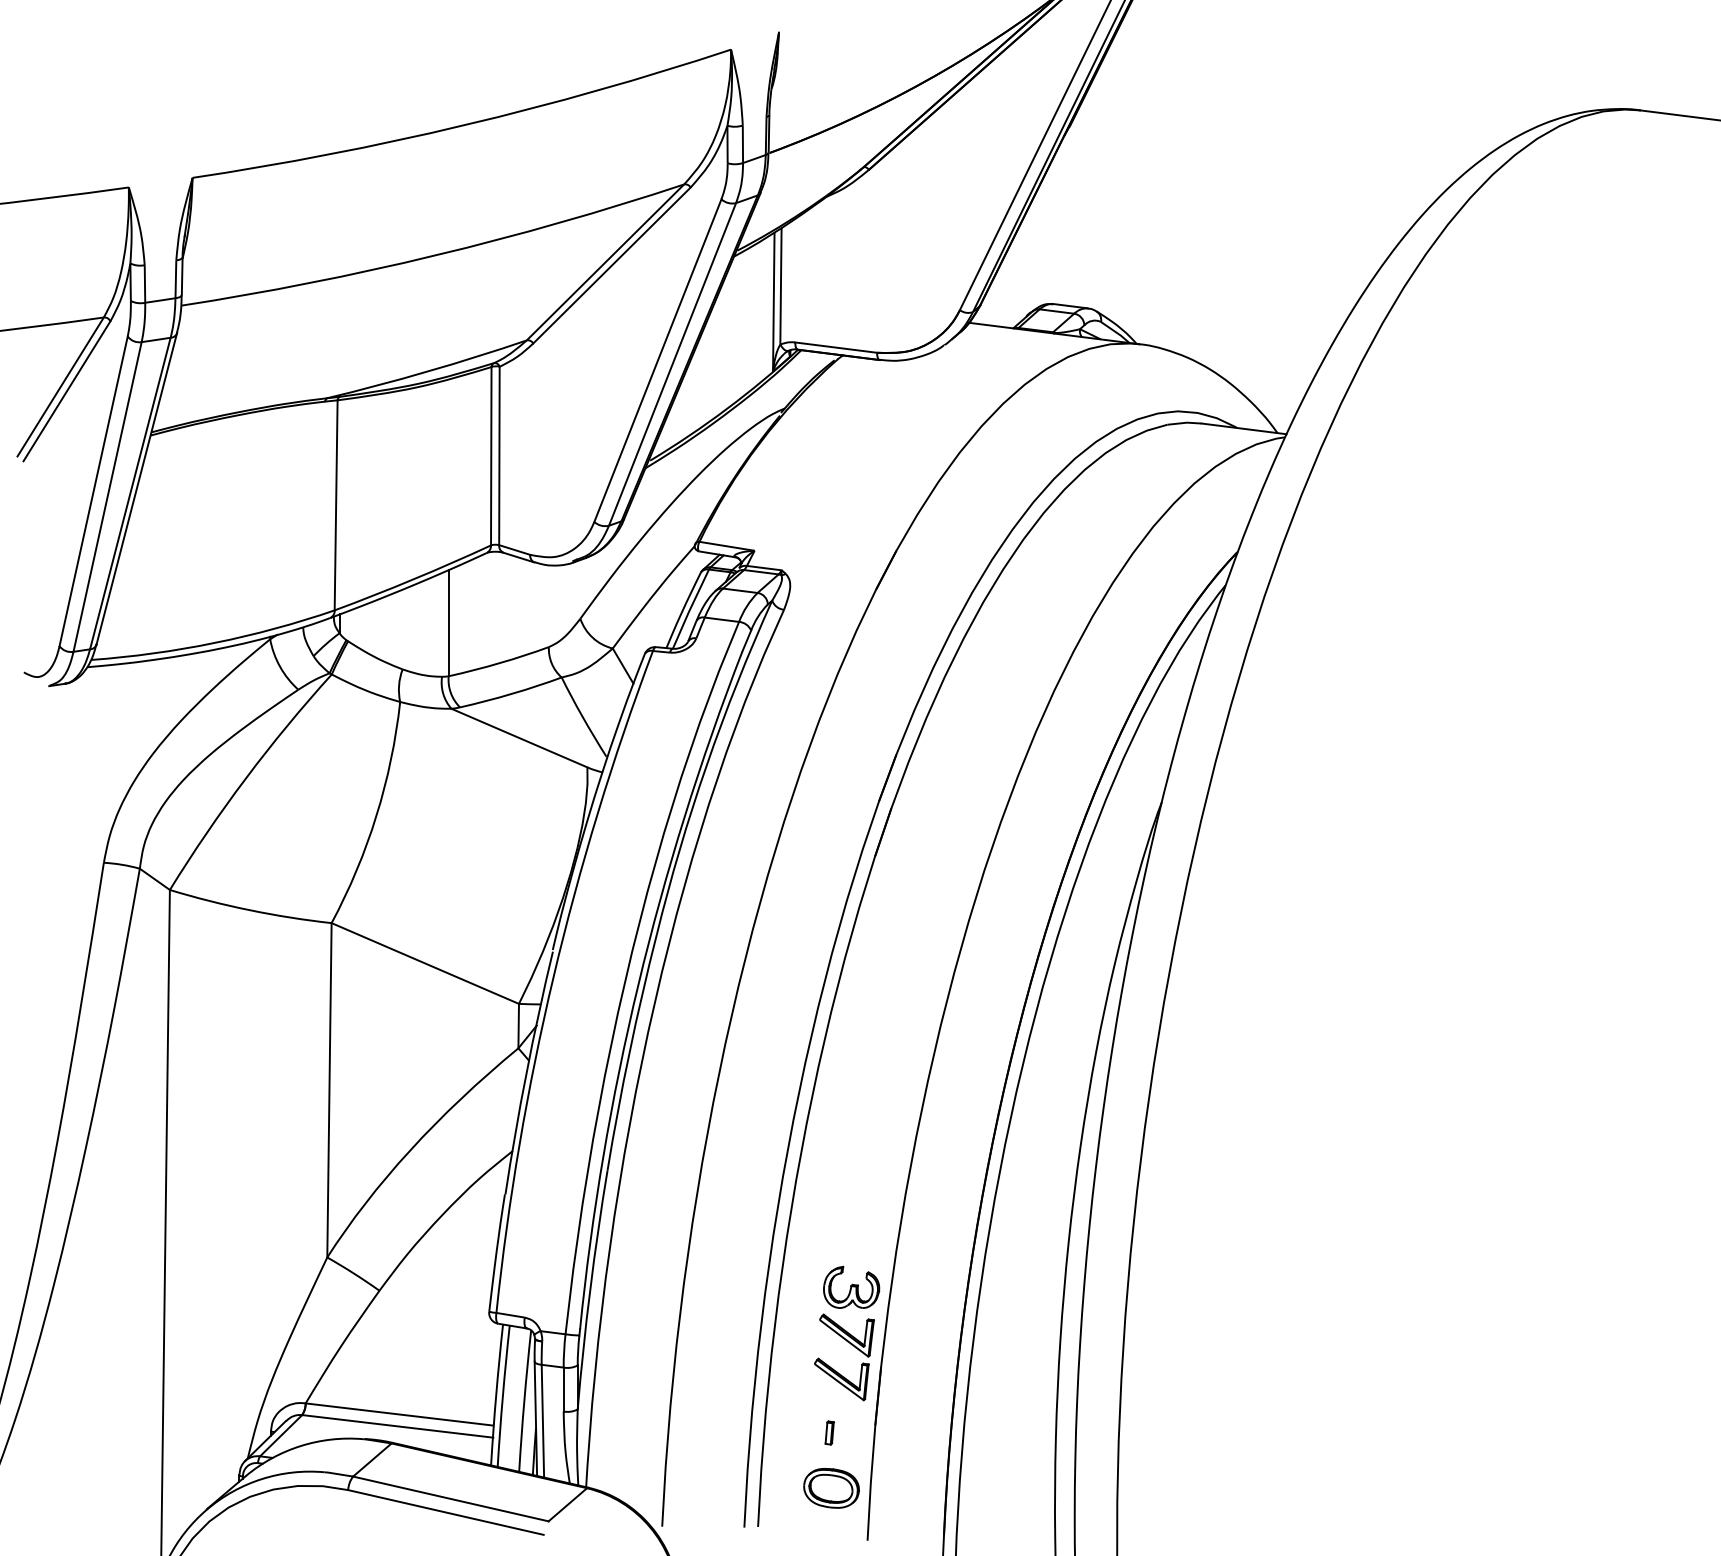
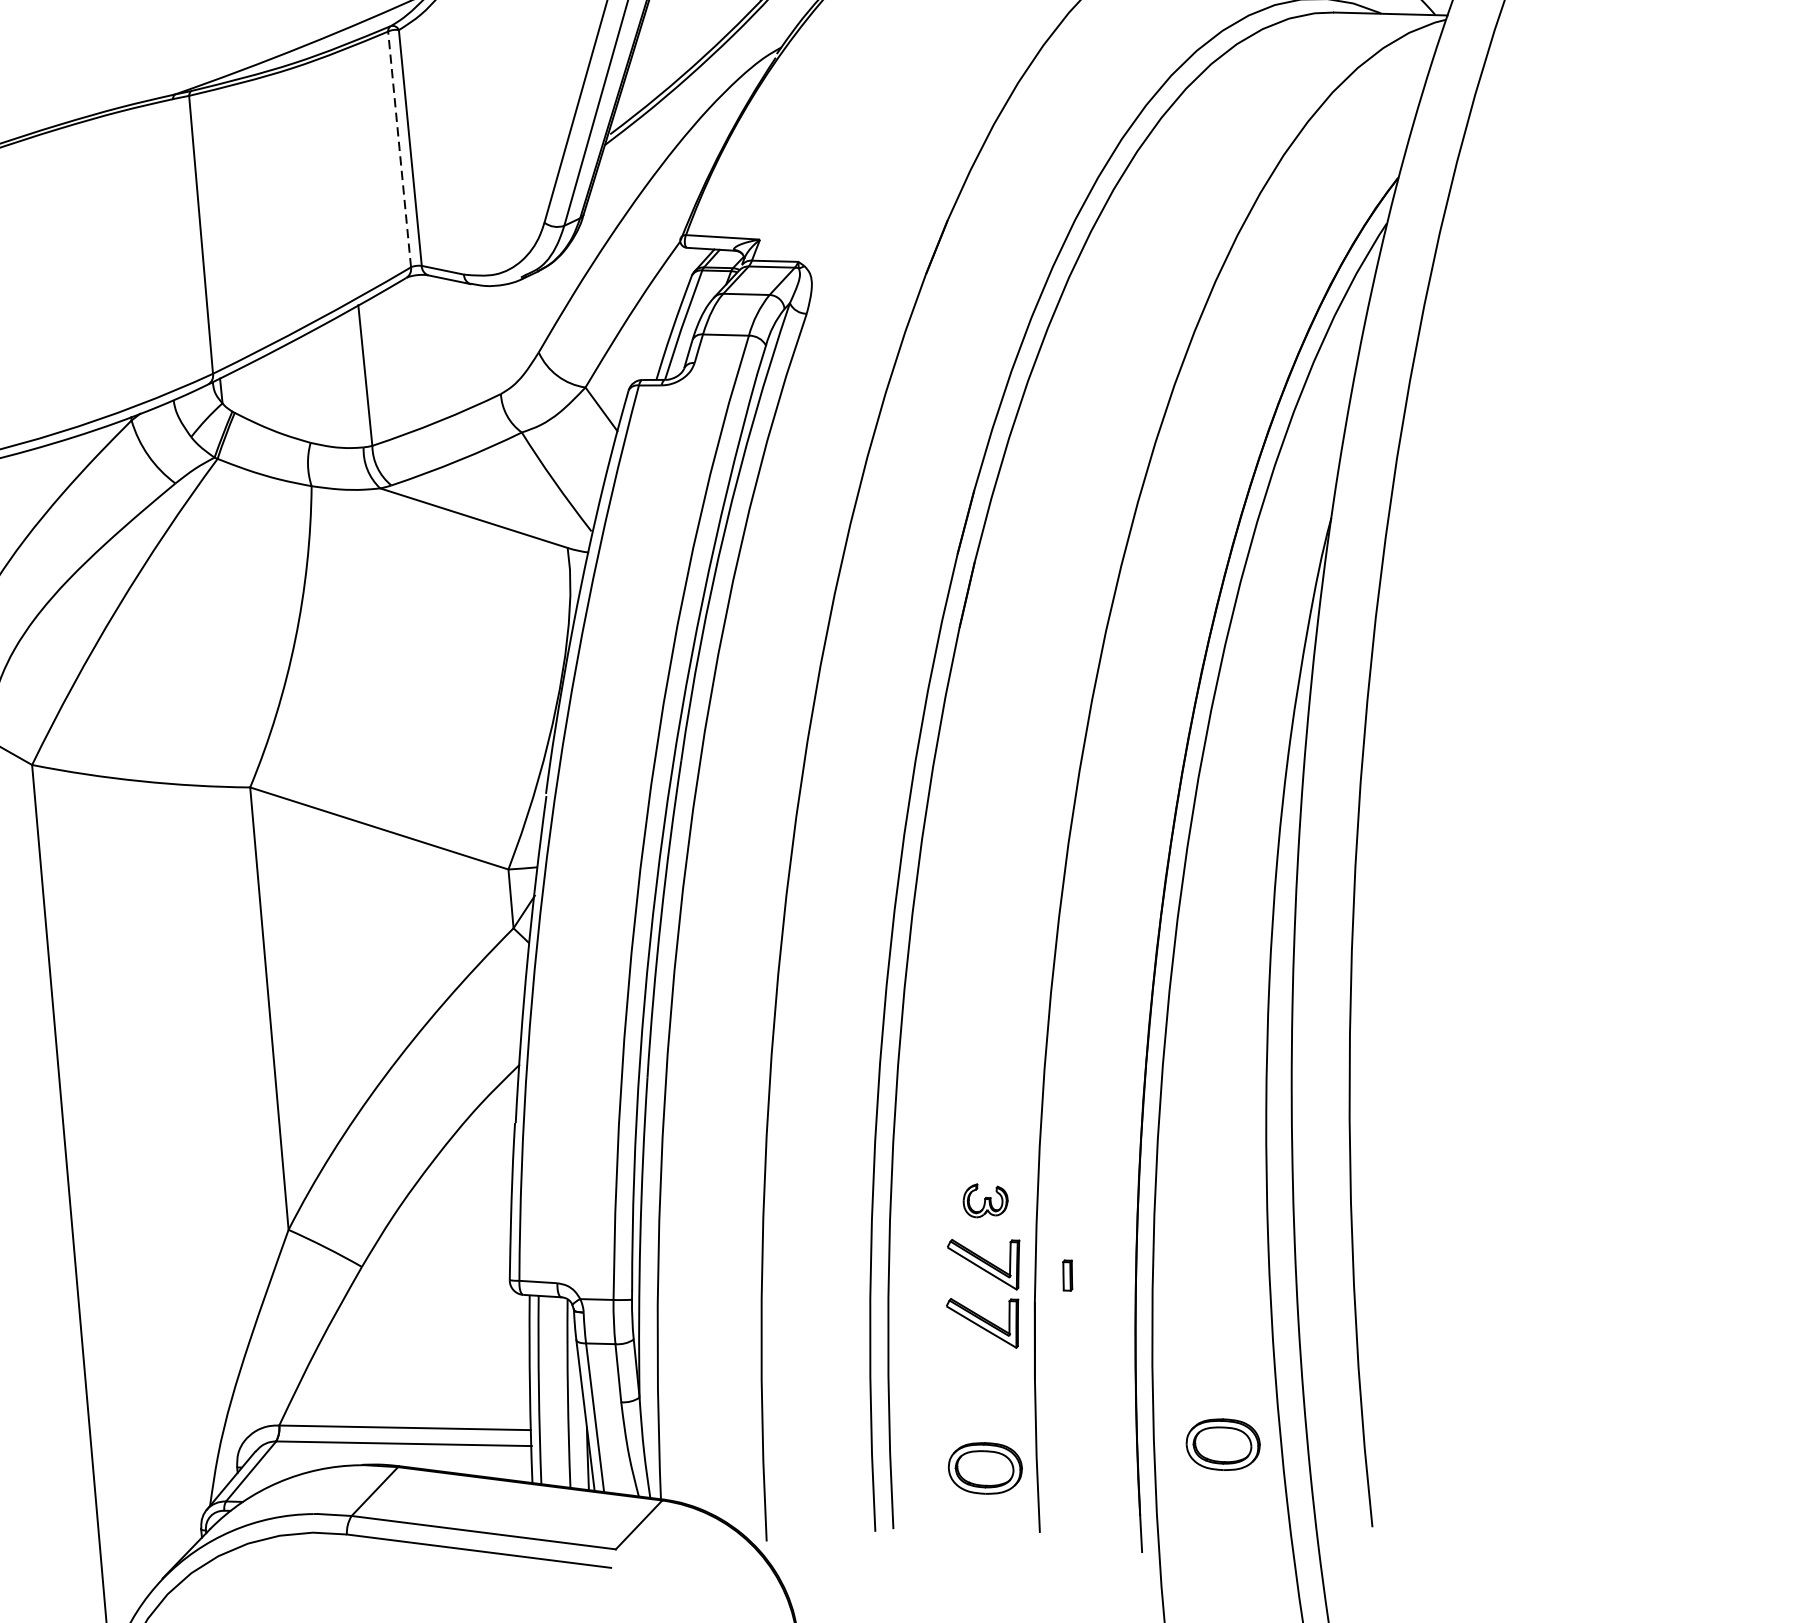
line: (491, 457) -> (400, 151), solid -> dashed
part: (851, 1286) -> (985, 1199), size x0.6
part: (829, 1432) -> (1067, 1274), moved
part: (1011, 1488) -> (1223, 1444), added

